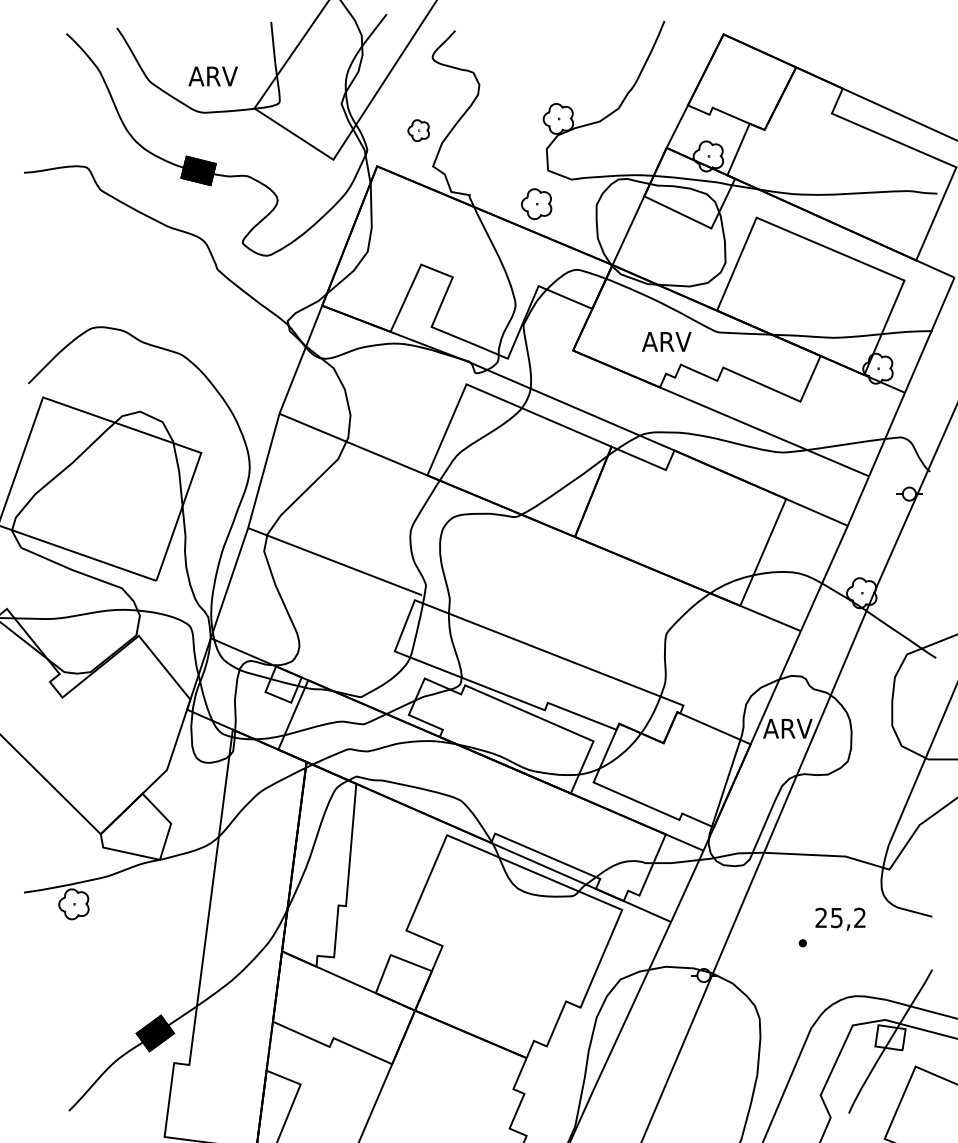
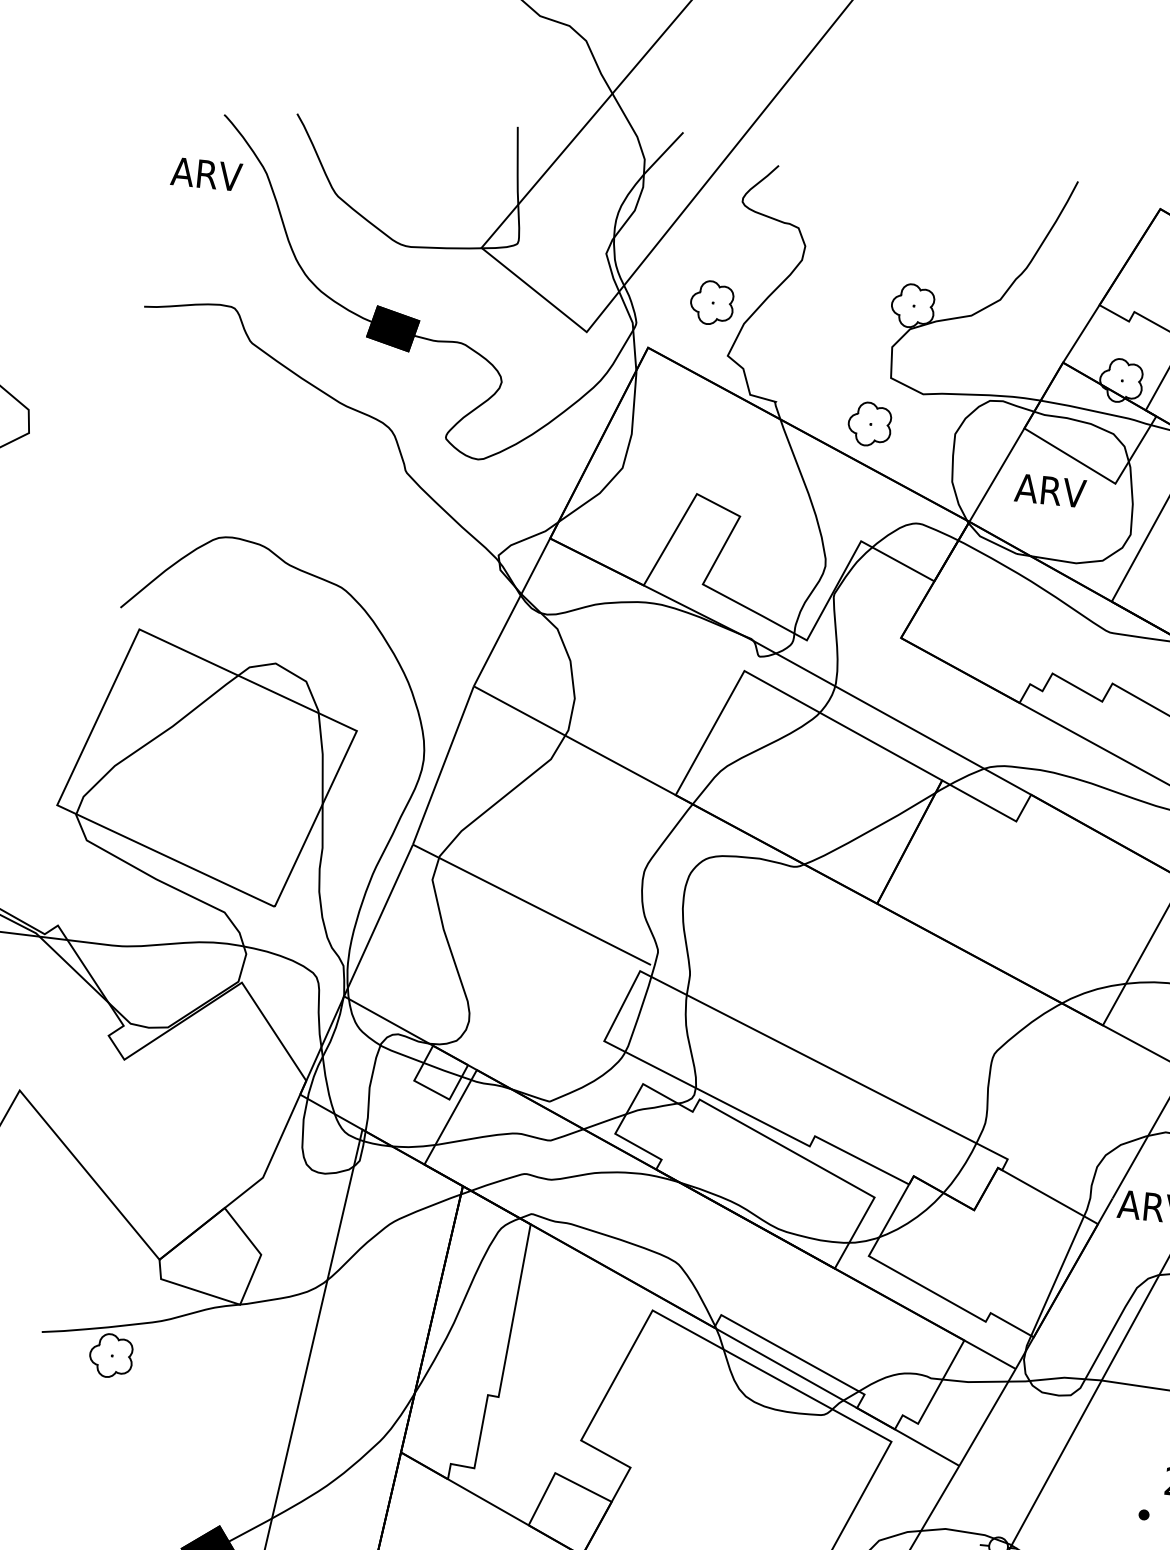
text: (212, 76) -> (205, 174), moved
part: (418, 130) -> (712, 302), size x1.43
text: (666, 341) -> (1050, 490), moved

